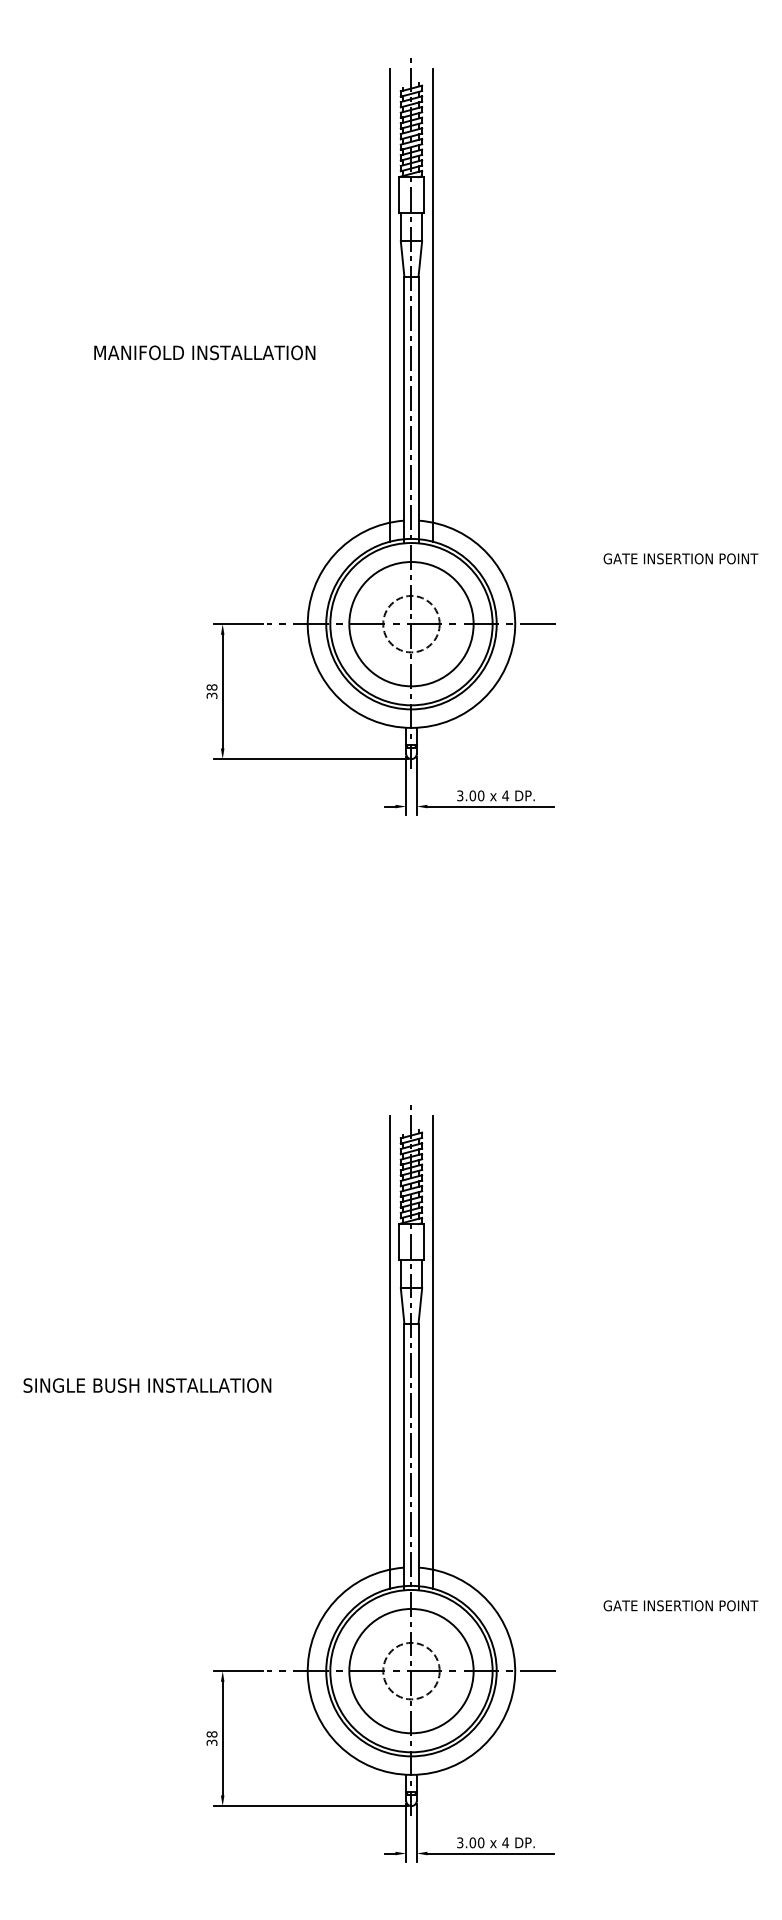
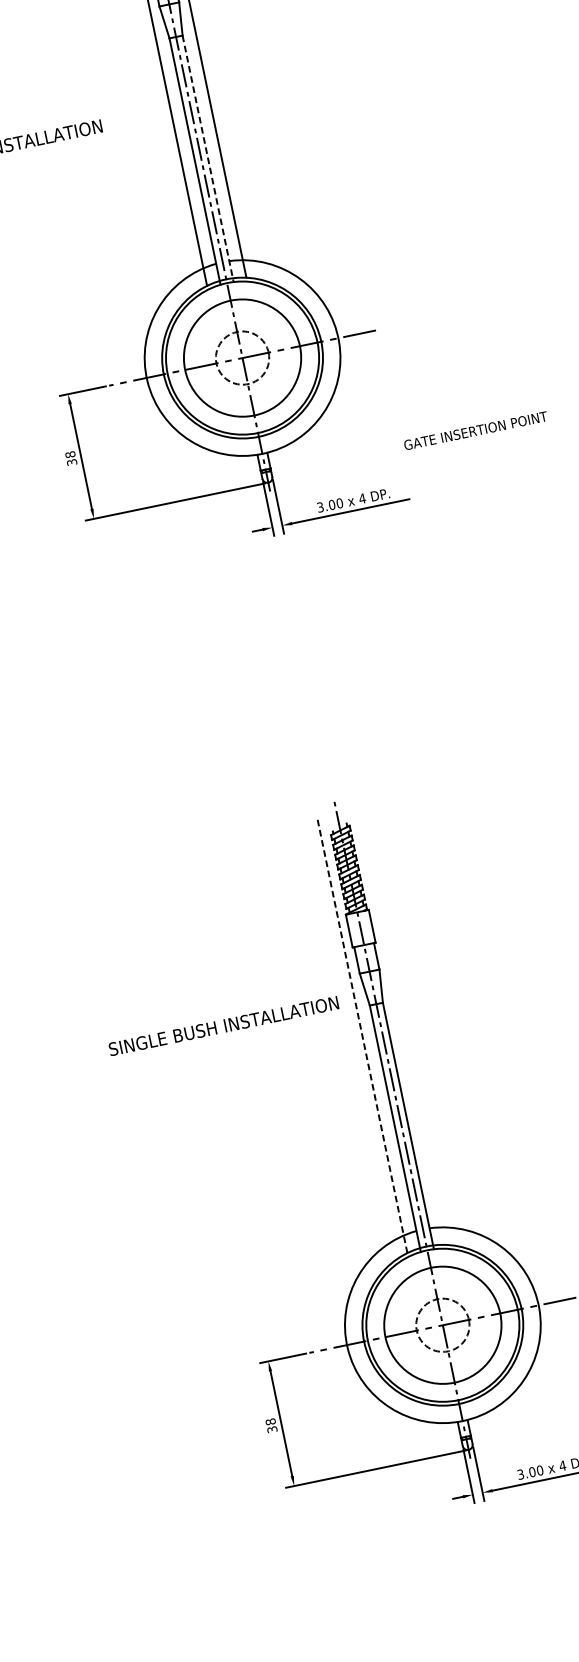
line: (418, 410) -> (208, 159), solid -> dashed
text: (680, 558) -> (475, 430), moved
line: (390, 1351) -> (362, 1034), solid -> dashed
line: (432, 1352) -> (401, 1026), removed
text: (147, 1385) -> (223, 1026), moved

